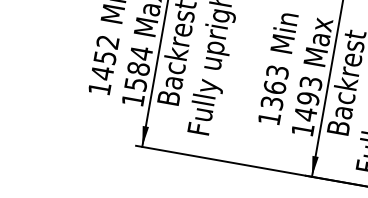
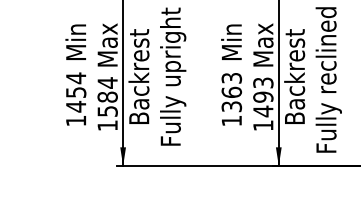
text: (108, 42) -> (76, 78), 1452 -> 1454

